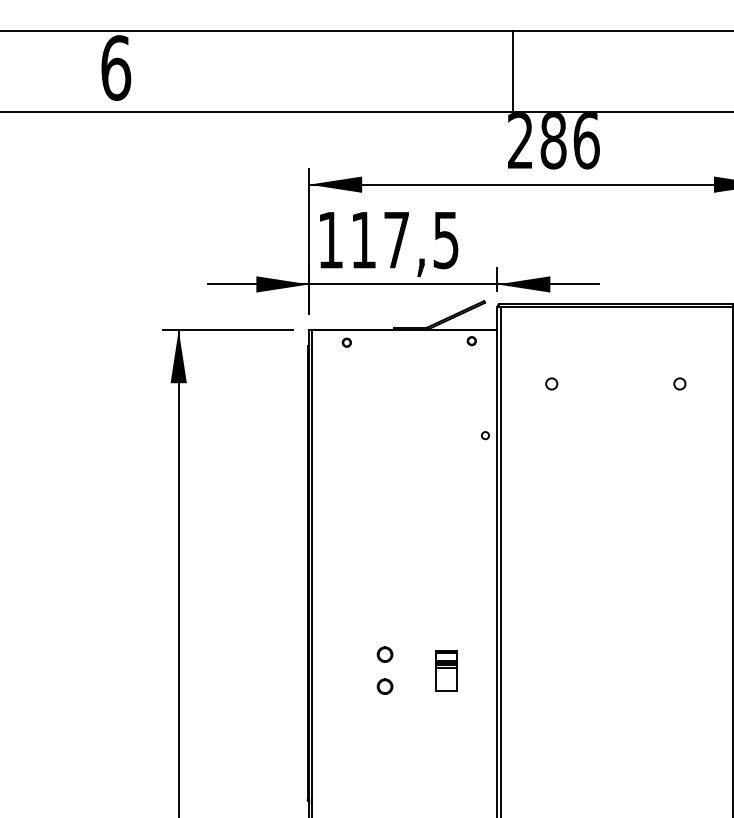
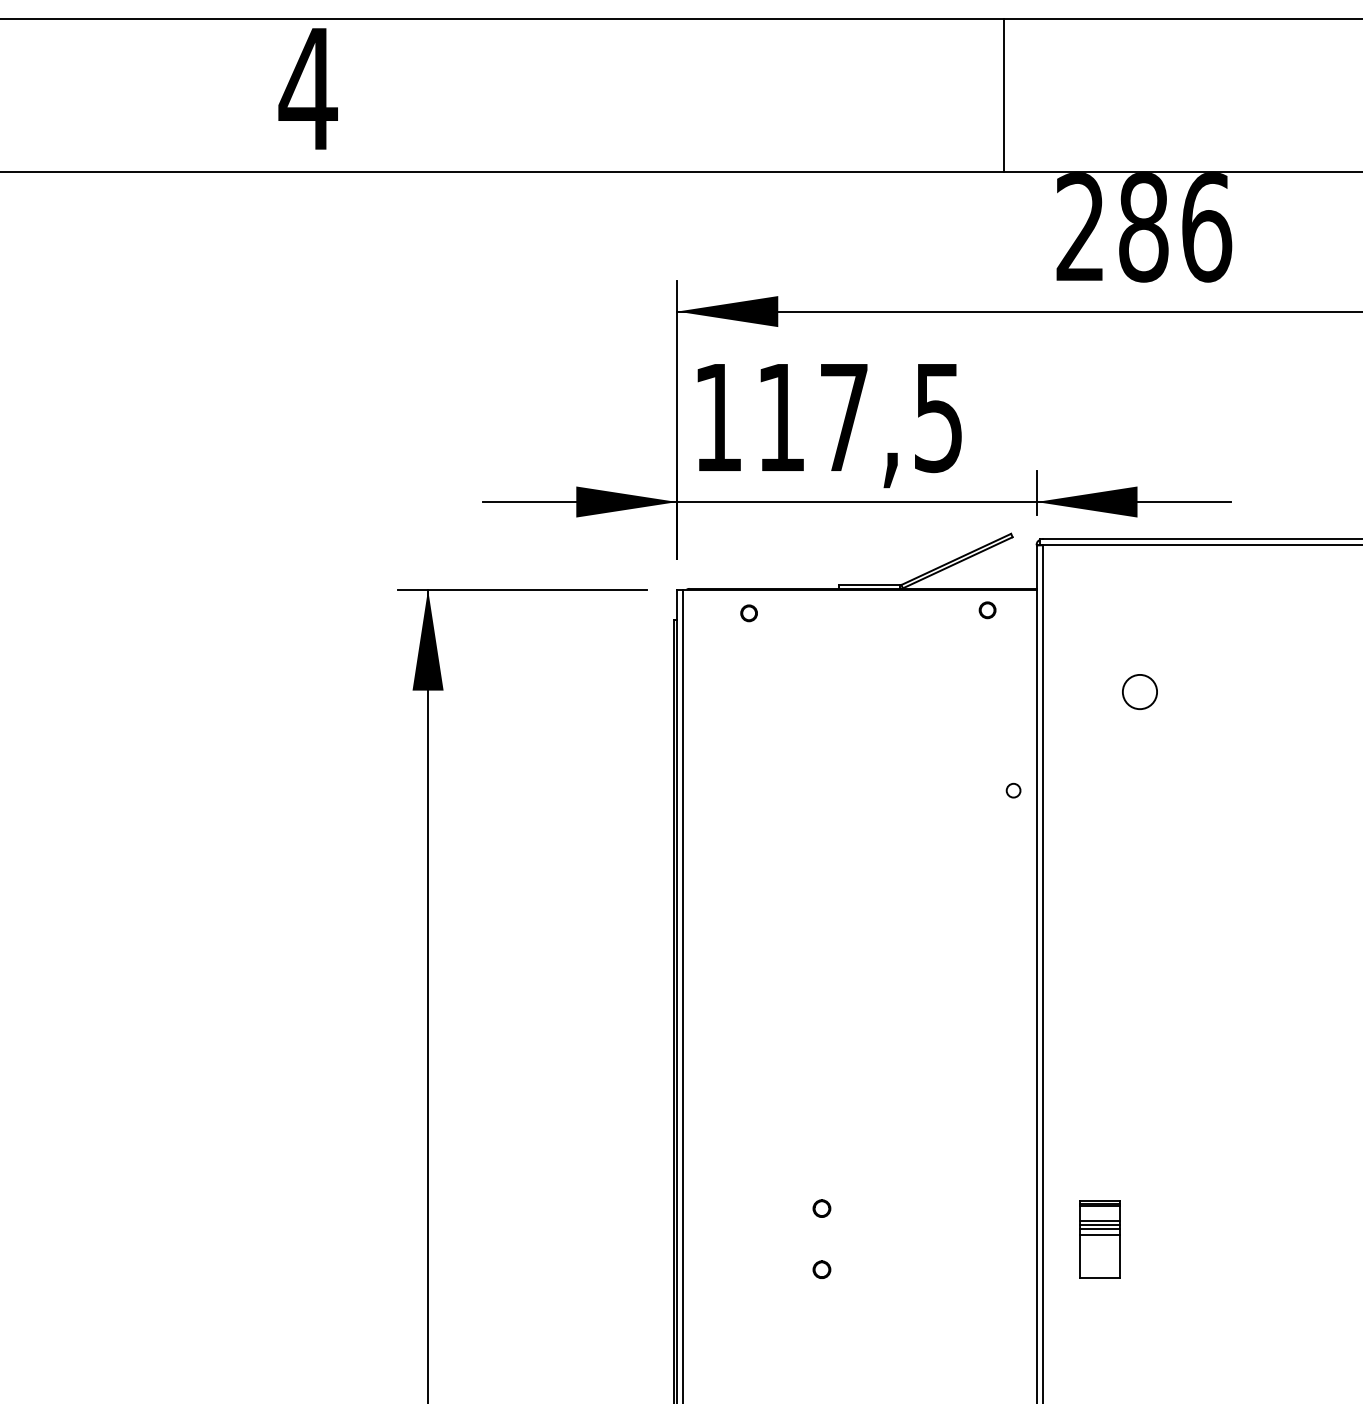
text: (115, 67) -> (307, 87), 6 -> 4
line: (513, 71) -> (1004, 95), moved
circle: (551, 383) -> (1139, 691), size x1.6
part: (384, 654) -> (820, 1208), size x0.6
part: (446, 670) -> (1099, 1239), moved
part: (384, 686) -> (820, 1269), size x0.6

